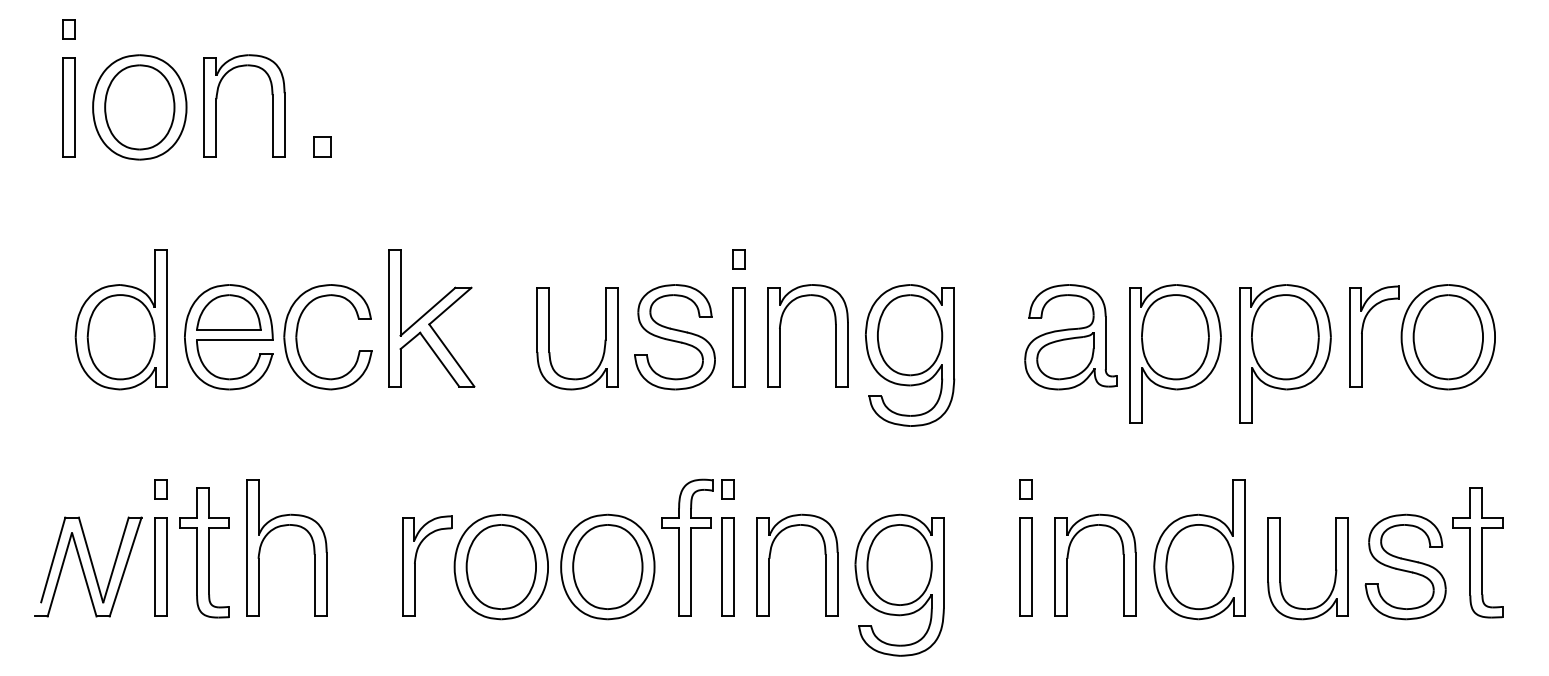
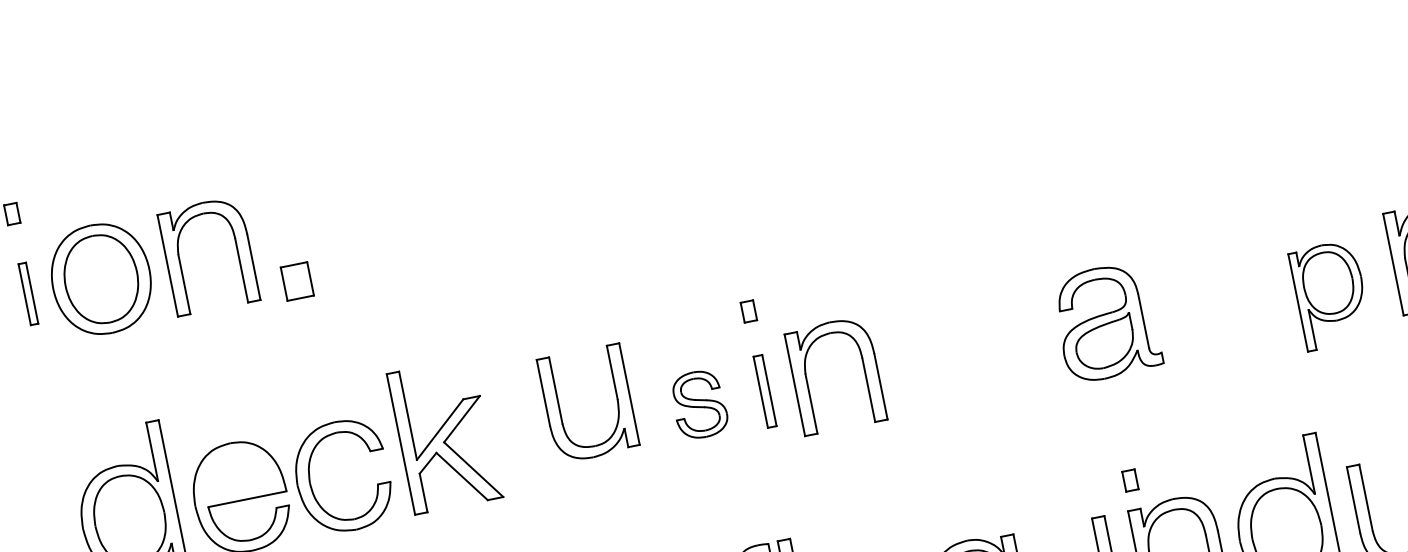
part: (68, 107) -> (28, 294), size x0.6
part: (322, 146) -> (297, 281), size x1.6
part: (228, 312) -> (235, 471), removed
part: (674, 337) -> (699, 404), size x0.6
part: (738, 337) -> (764, 391), size x0.7
part: (604, 339) -> (616, 399), moved
part: (1175, 353) -> (1217, 317), removed
part: (1285, 353) -> (1330, 294), size x0.7
part: (910, 355) -> (945, 374), removed
part: (1025, 489) -> (1129, 480), moved

